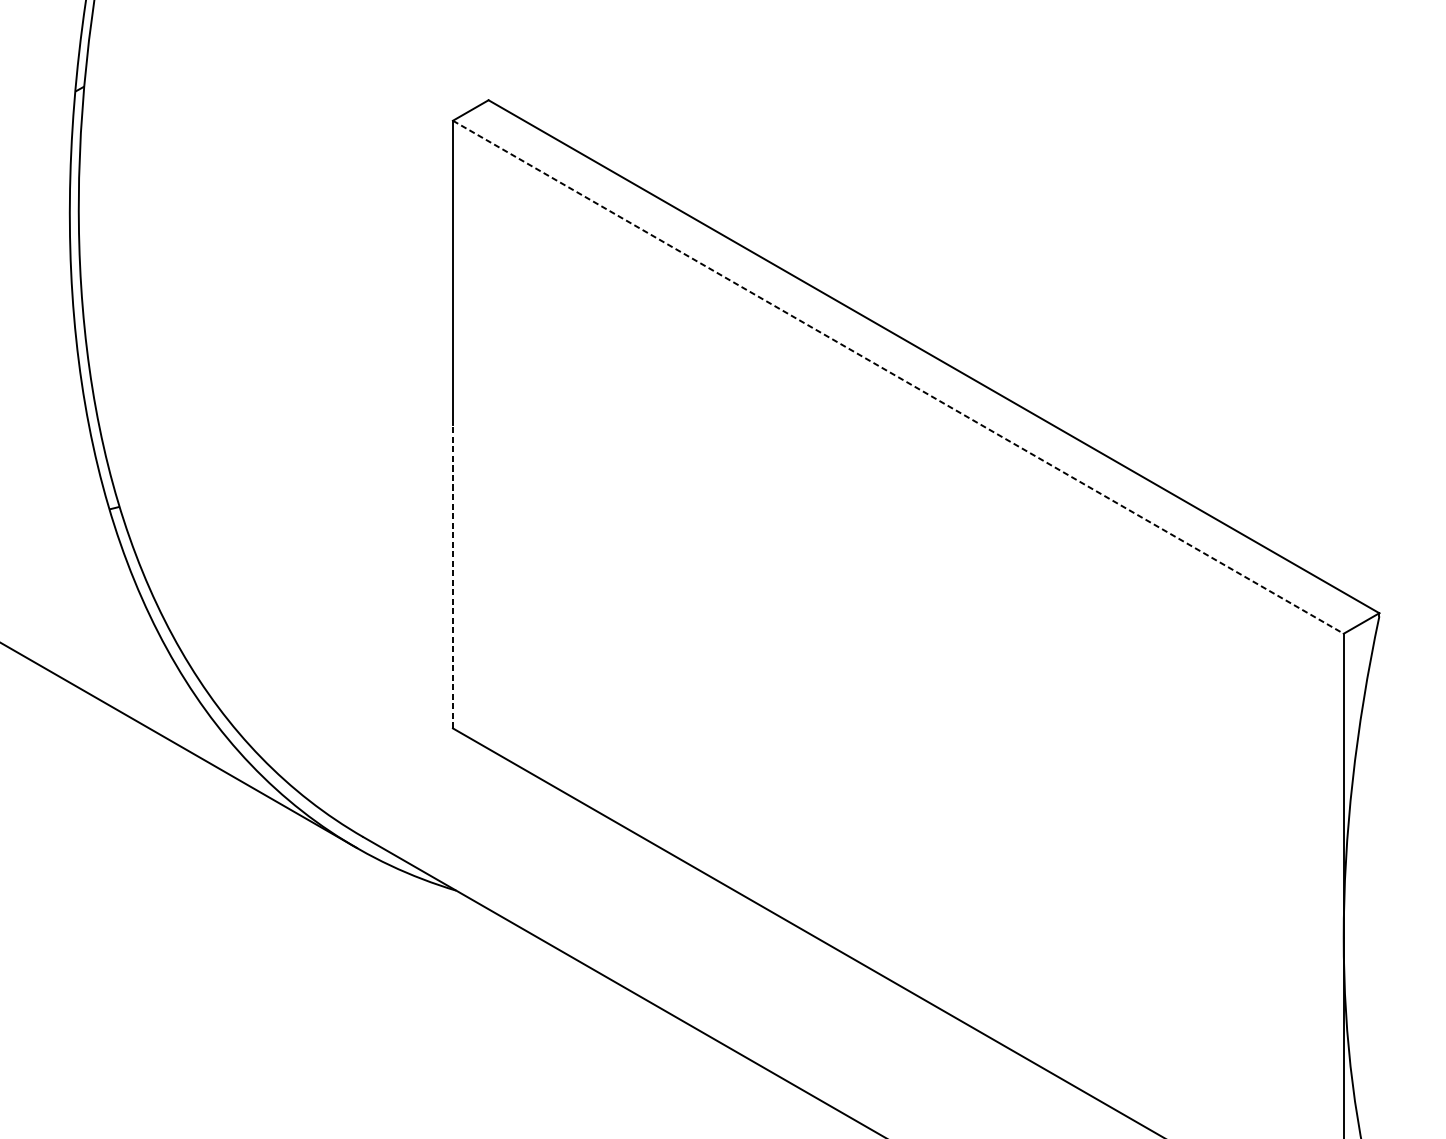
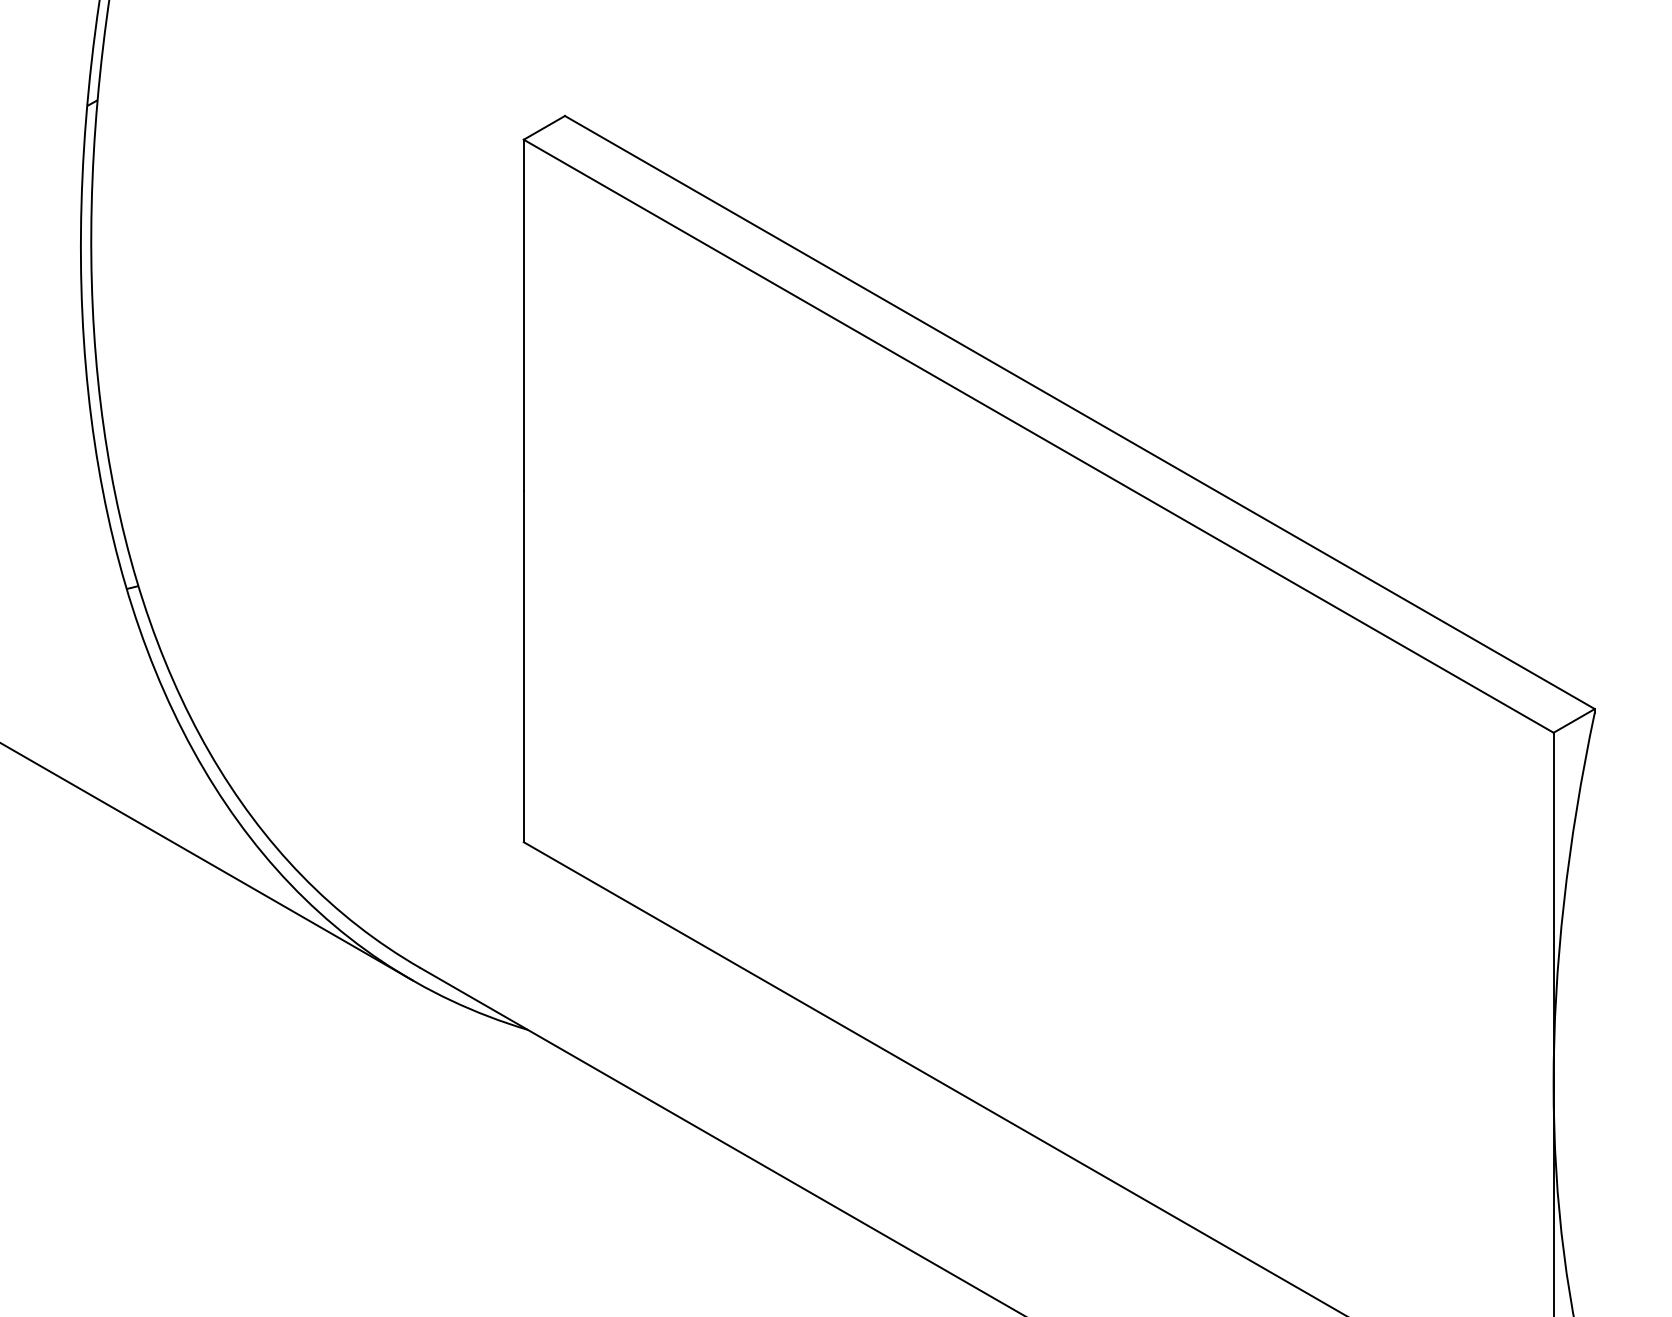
line: (899, 377) -> (1039, 436), dashed -> solid
line: (452, 576) -> (523, 666), dashed -> solid

